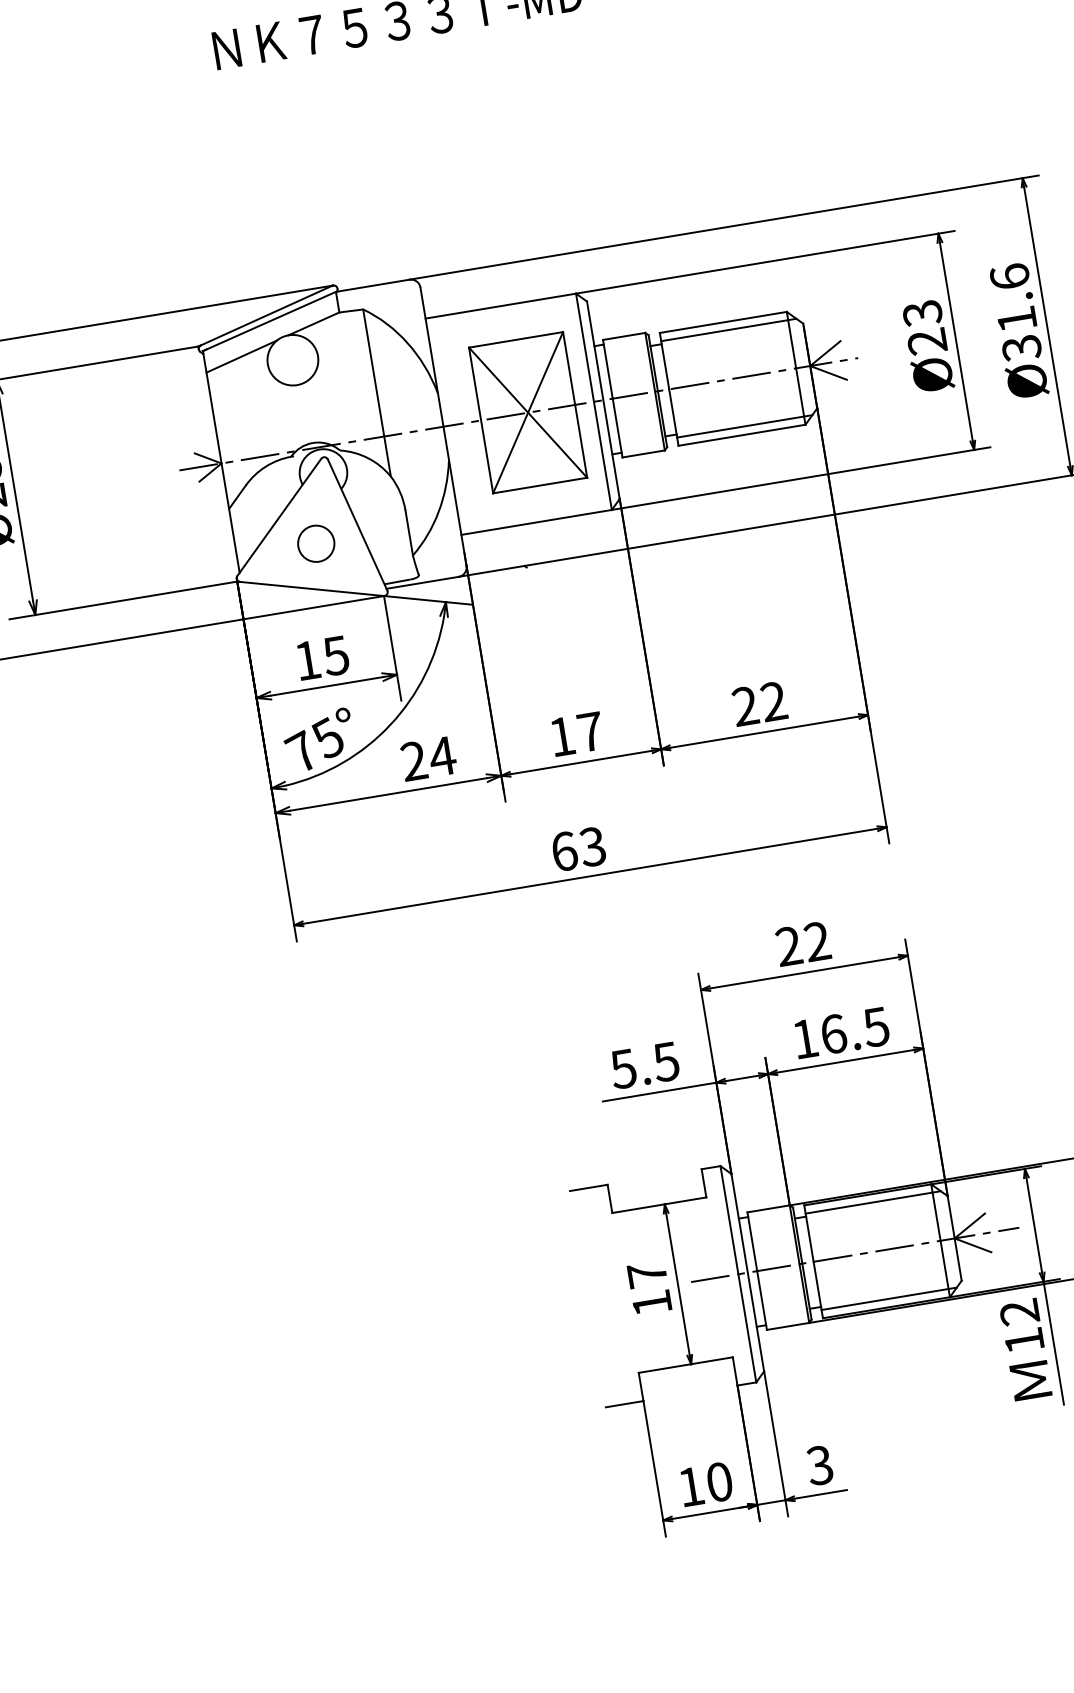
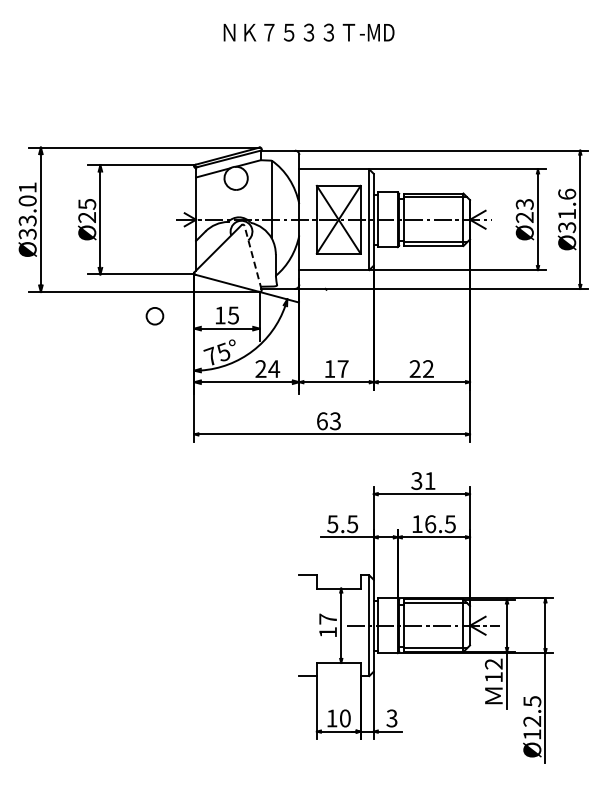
line: (356, 524) -> (252, 257), solid -> dashed
circle: (315, 544) -> (154, 316), moved
text: (803, 945) -> (423, 481), 22 -> 31

